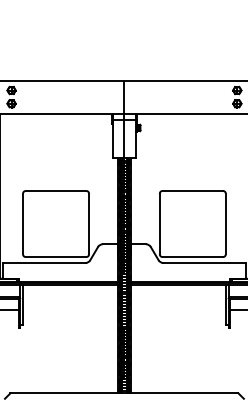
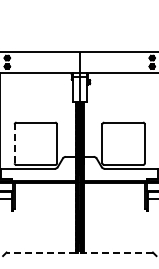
line: (22, 223) -> (14, 143), solid -> dashed
line: (124, 393) -> (79, 252), solid -> dashed

